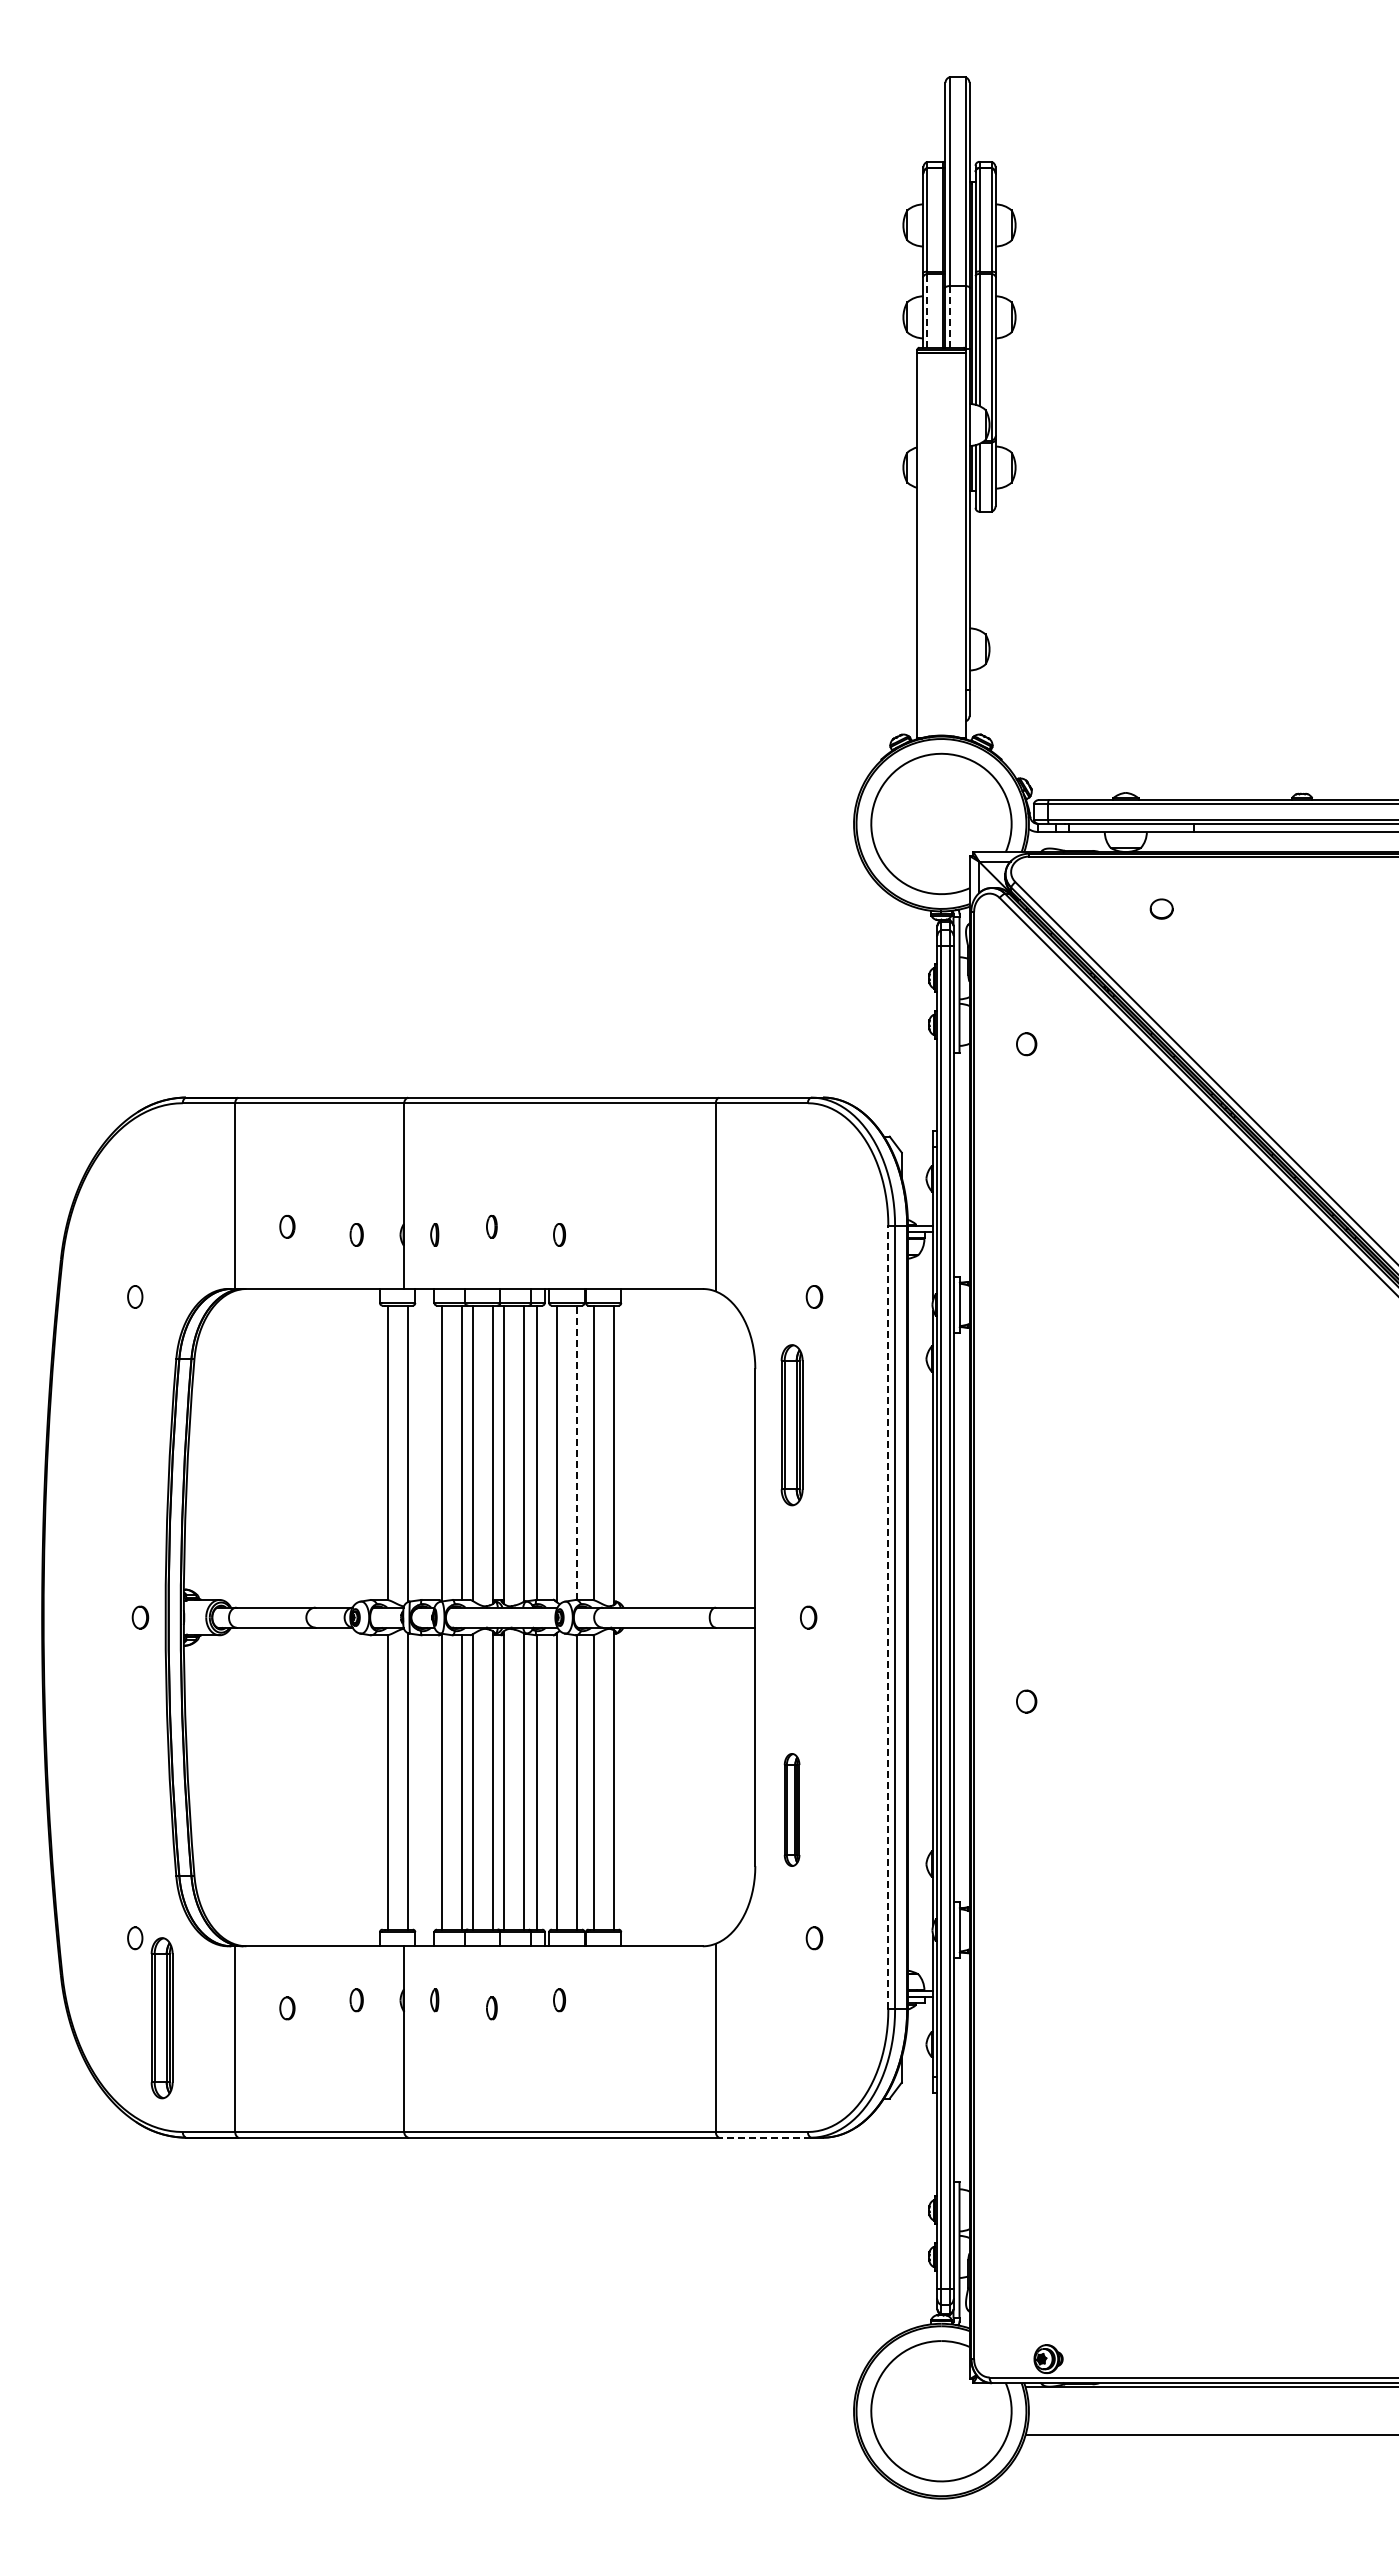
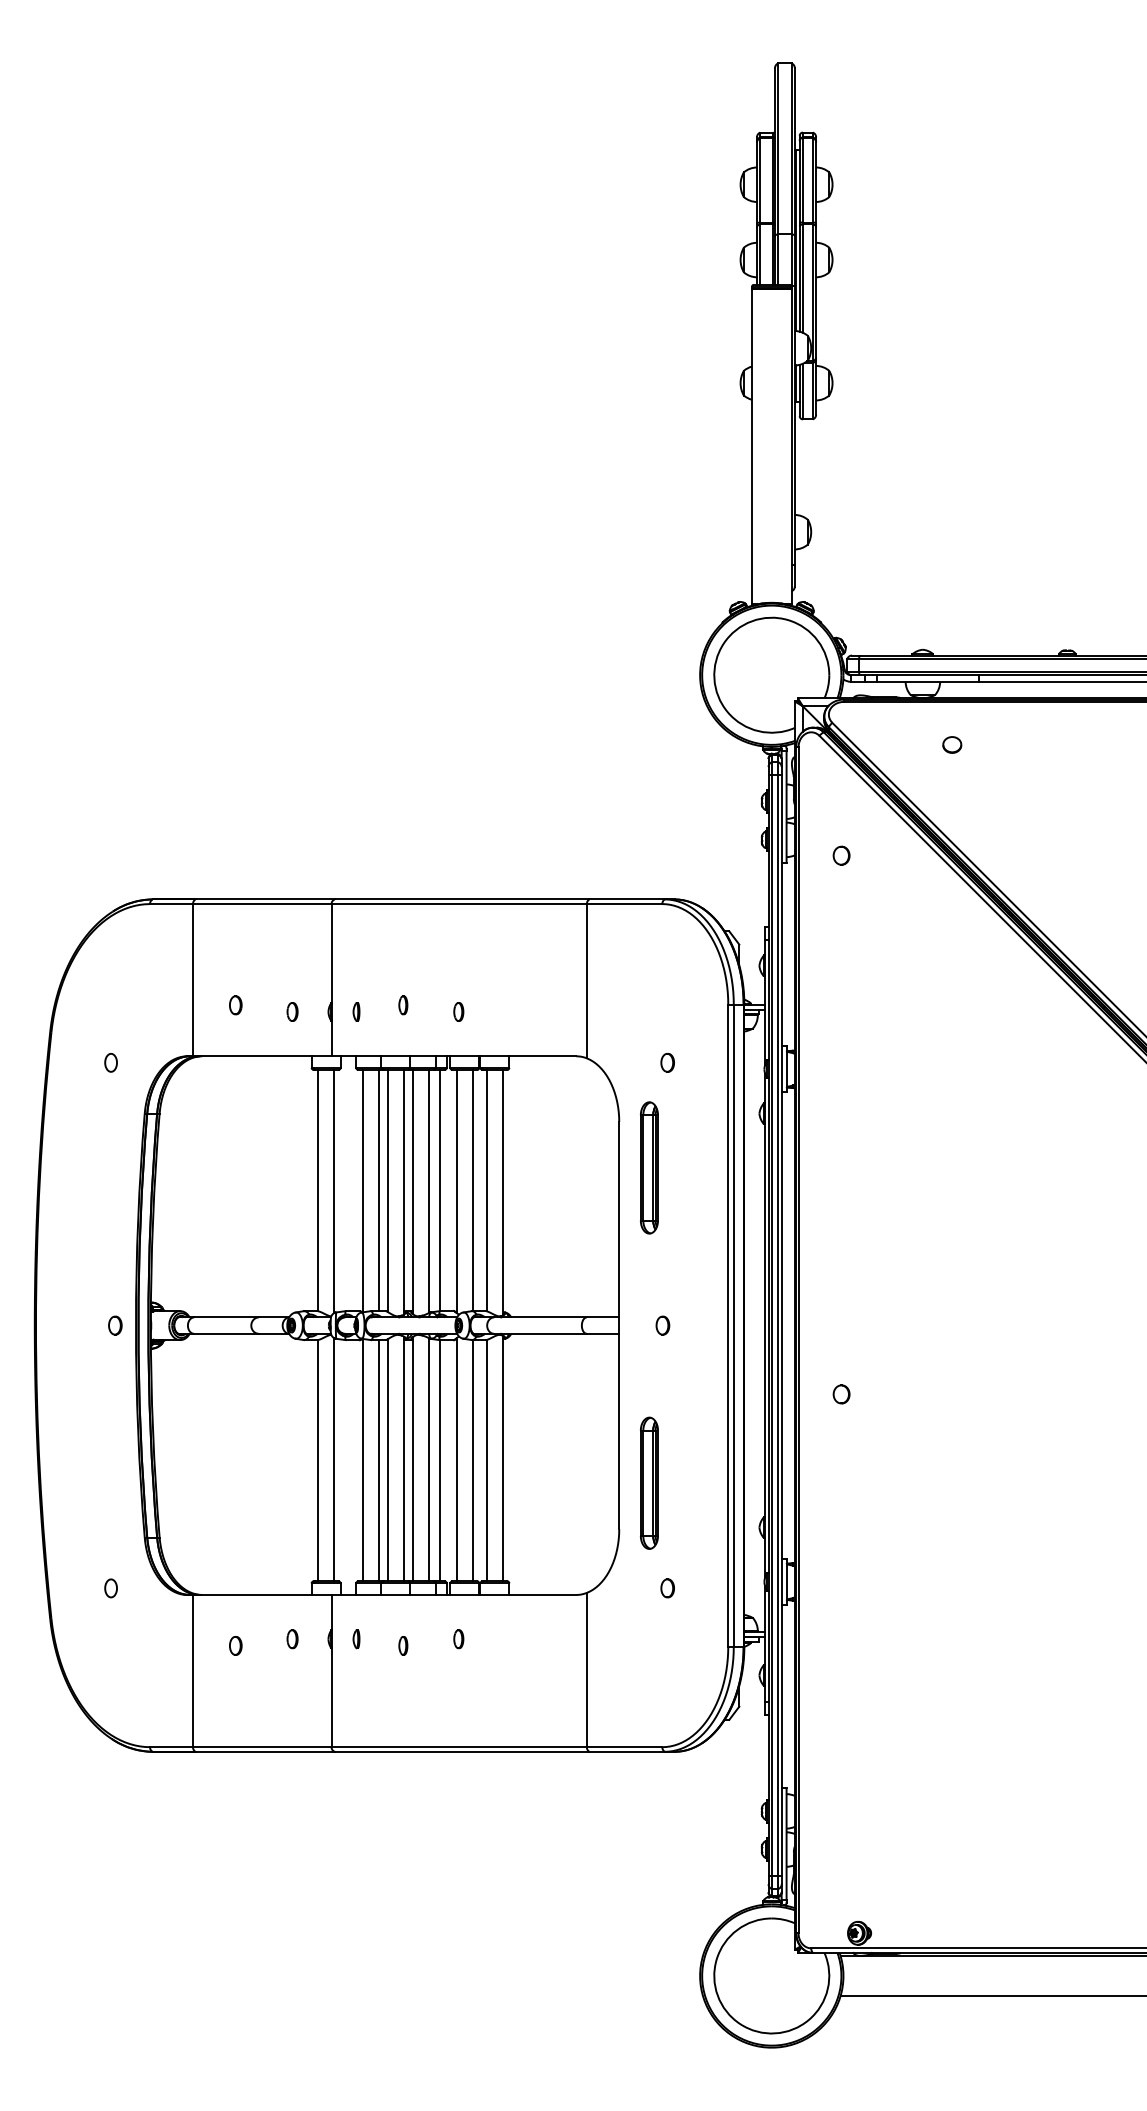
line: (927, 310) -> (760, 254), dashed -> solid
line: (949, 316) -> (778, 259), dashed -> solid
line: (576, 1452) -> (472, 1190), dashed -> solid
line: (888, 1617) -> (728, 1325), dashed -> solid
part: (791, 1809) -> (648, 1482), size x1.43
part: (161, 2018) -> (132, 1654), removed
line: (764, 2137) -> (626, 1751), dashed -> solid

